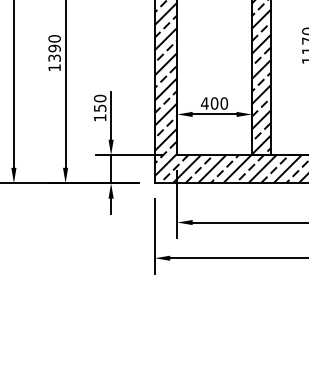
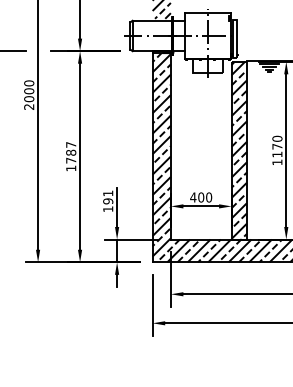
text: (55, 48) -> (71, 152), 1390 -> 1787
text: (100, 103) -> (108, 197), 150 -> 191

